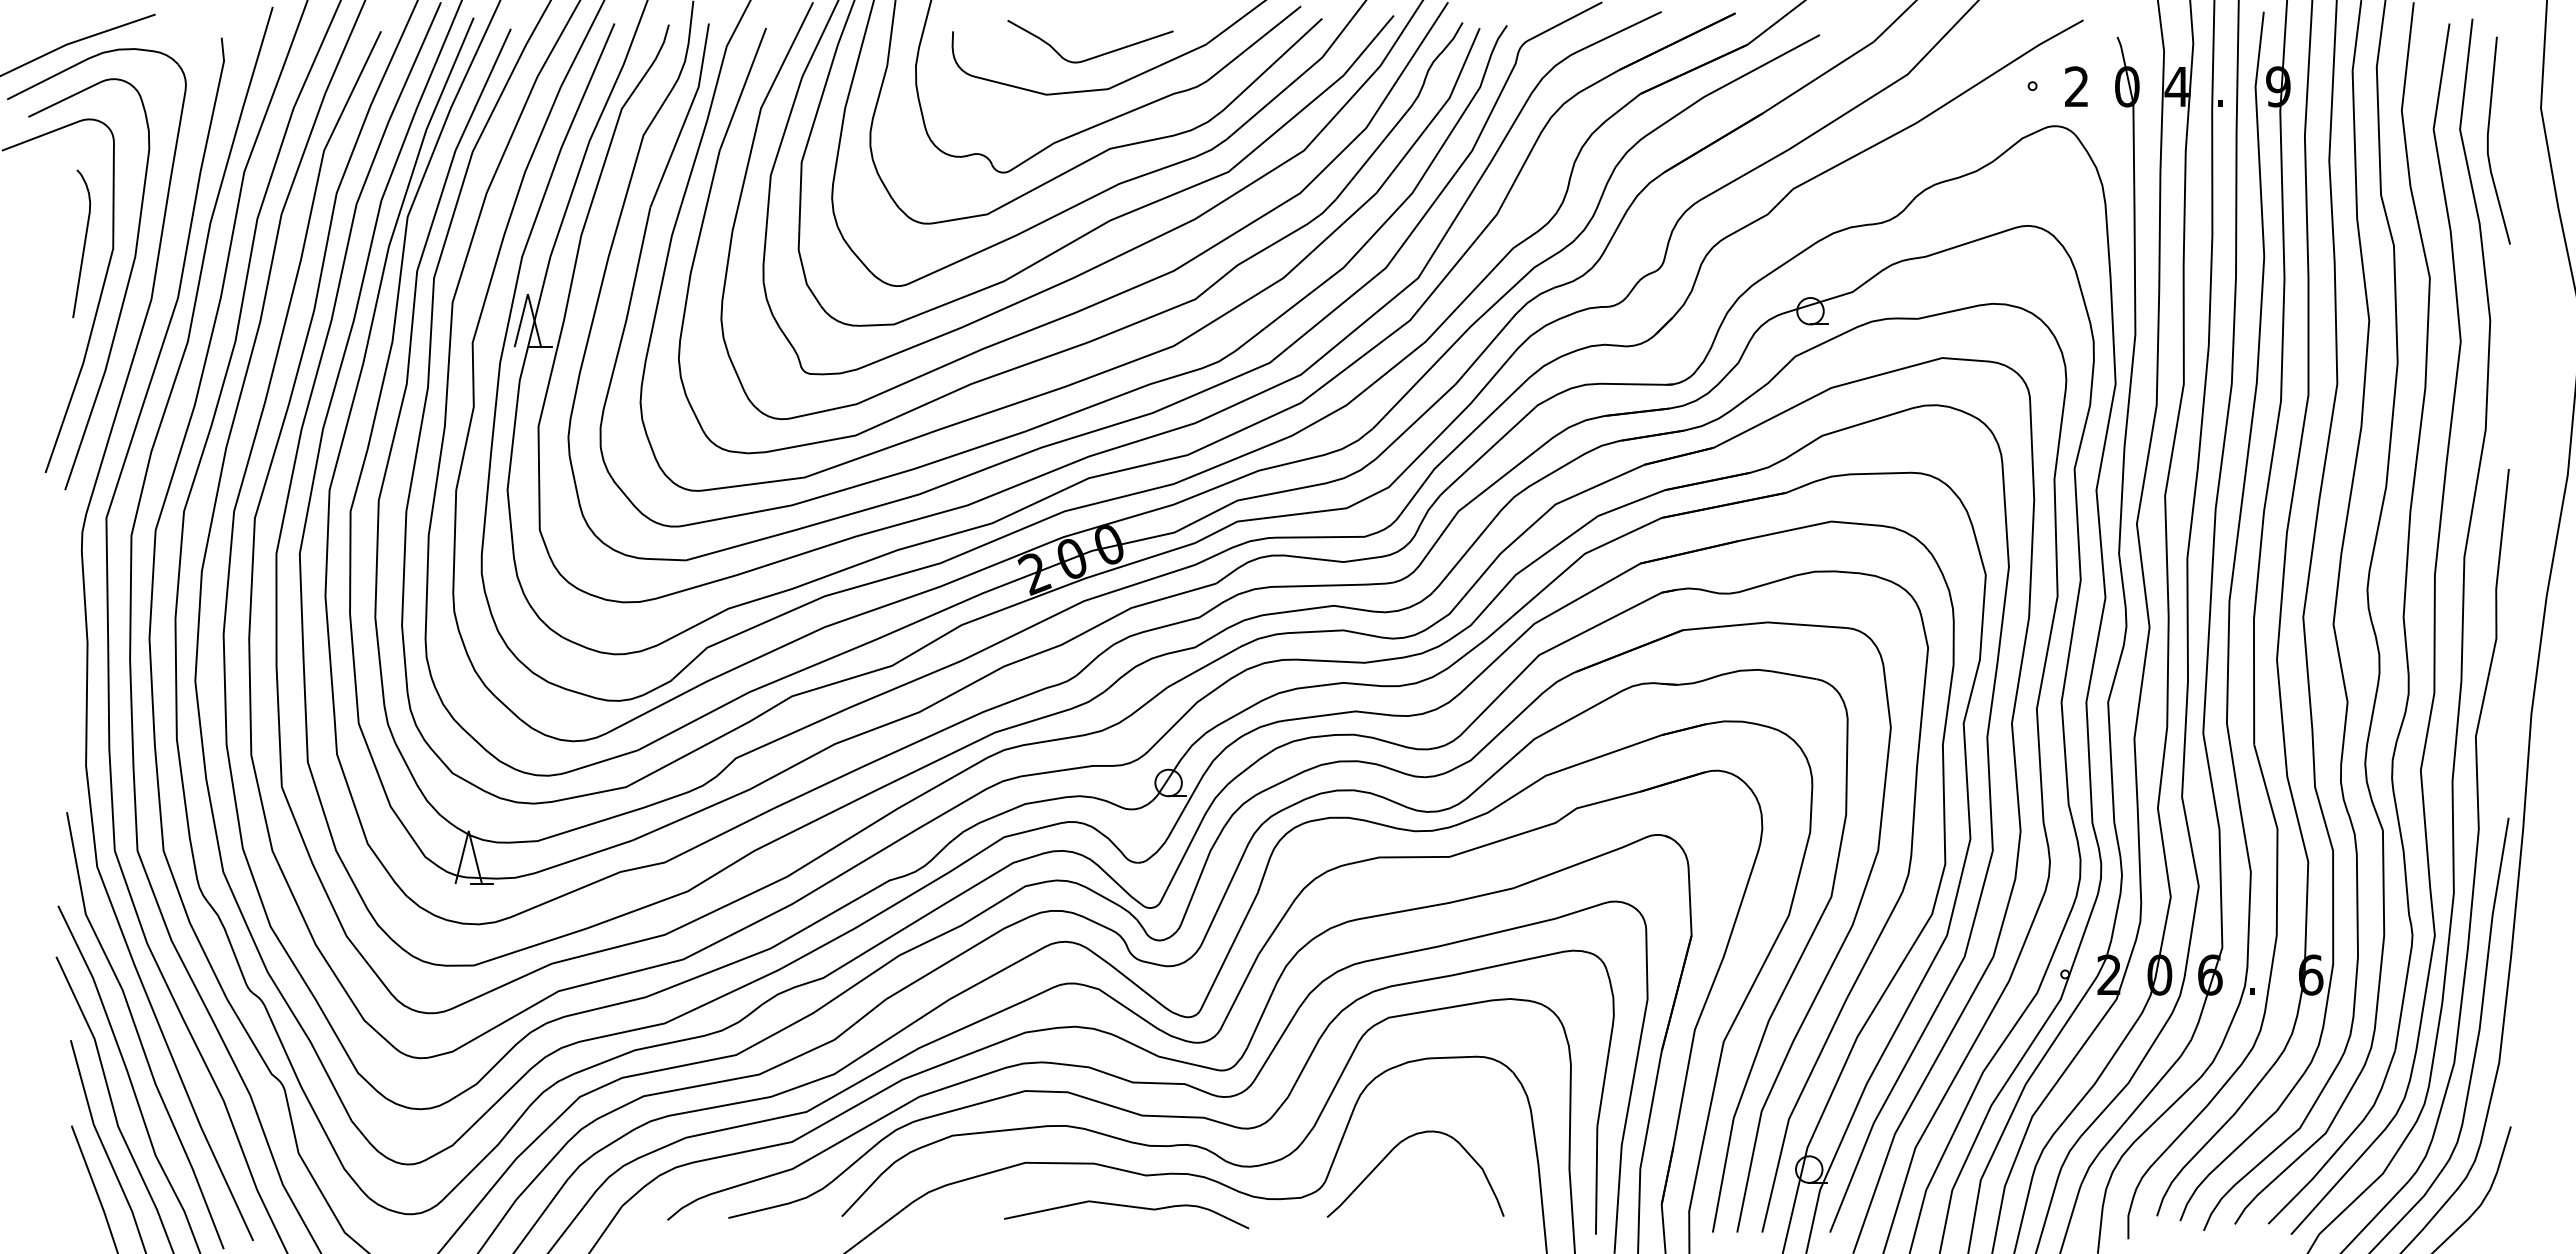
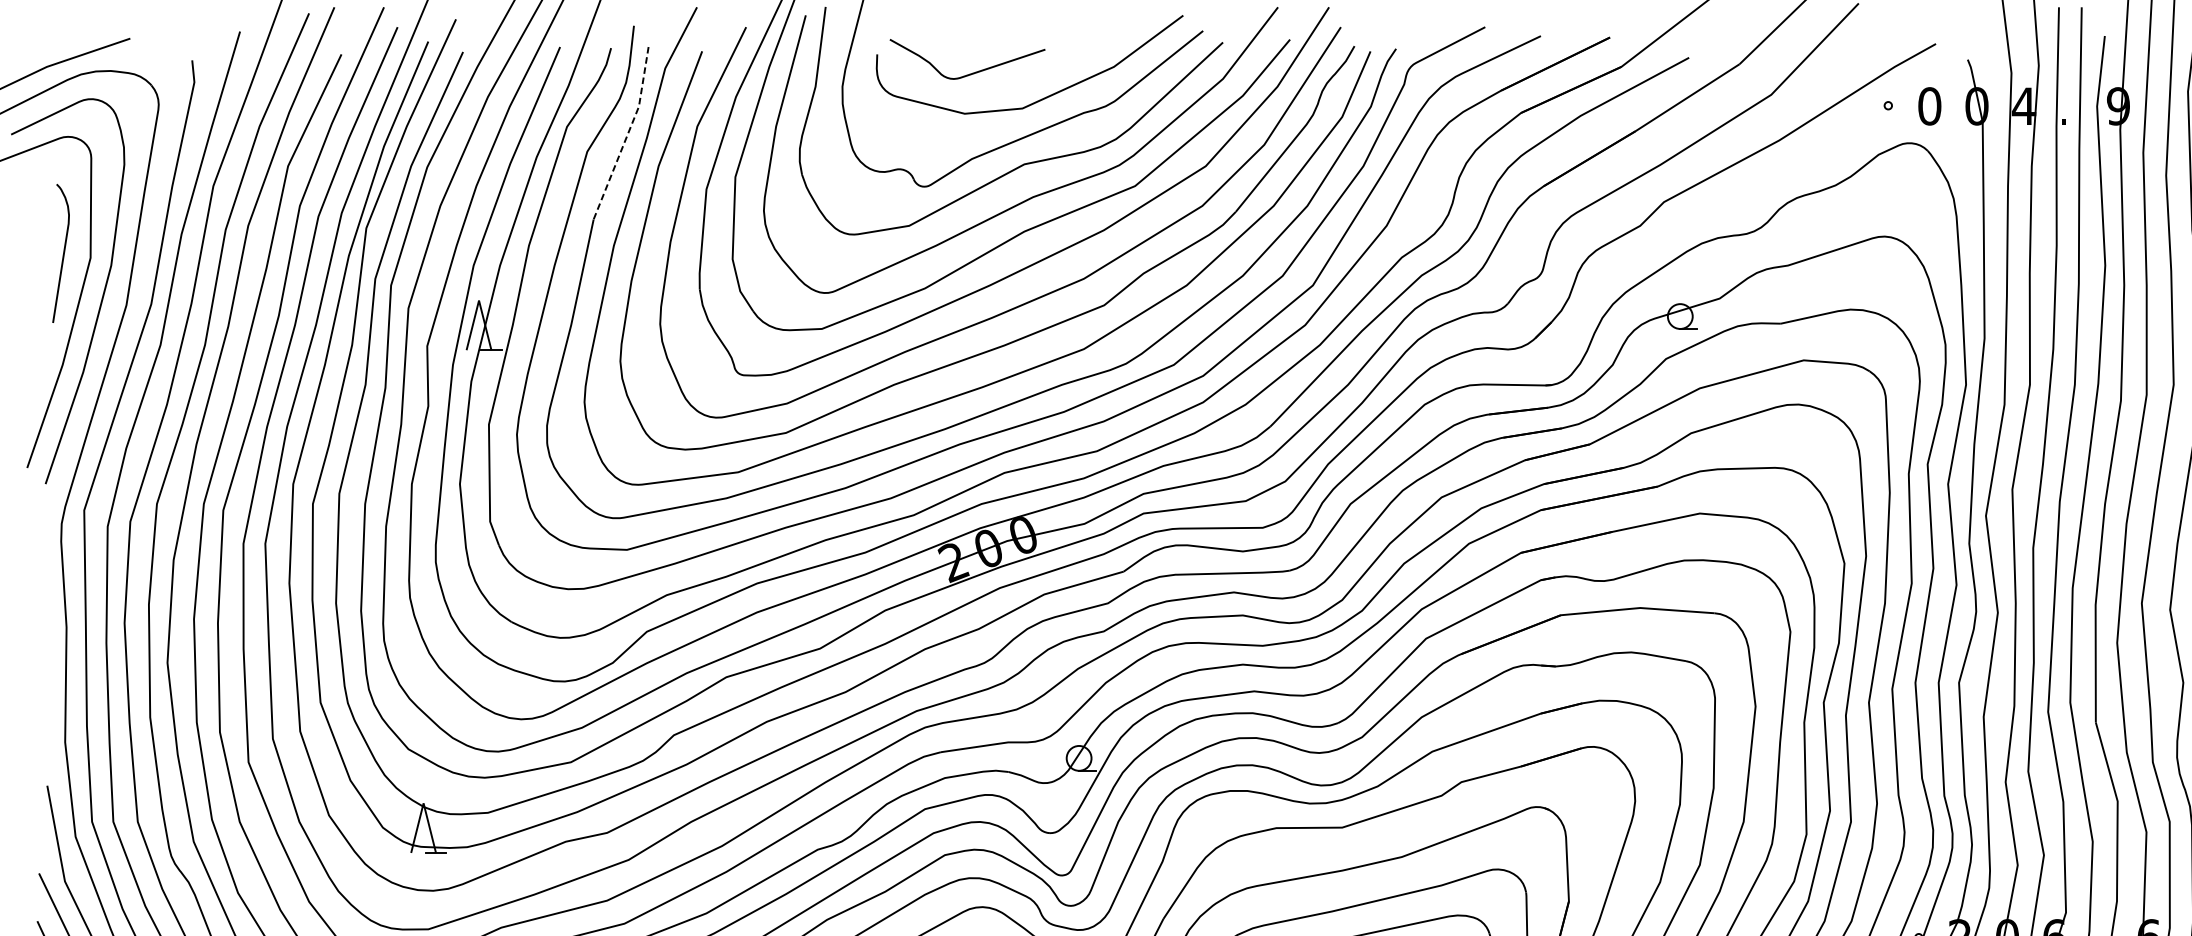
curve: (1096, 55) -> (973, 72), moved
text: (2076, 86) -> (1929, 106), 2 -> 0
line: (686, 116) -> (627, 134), solid -> dashed

